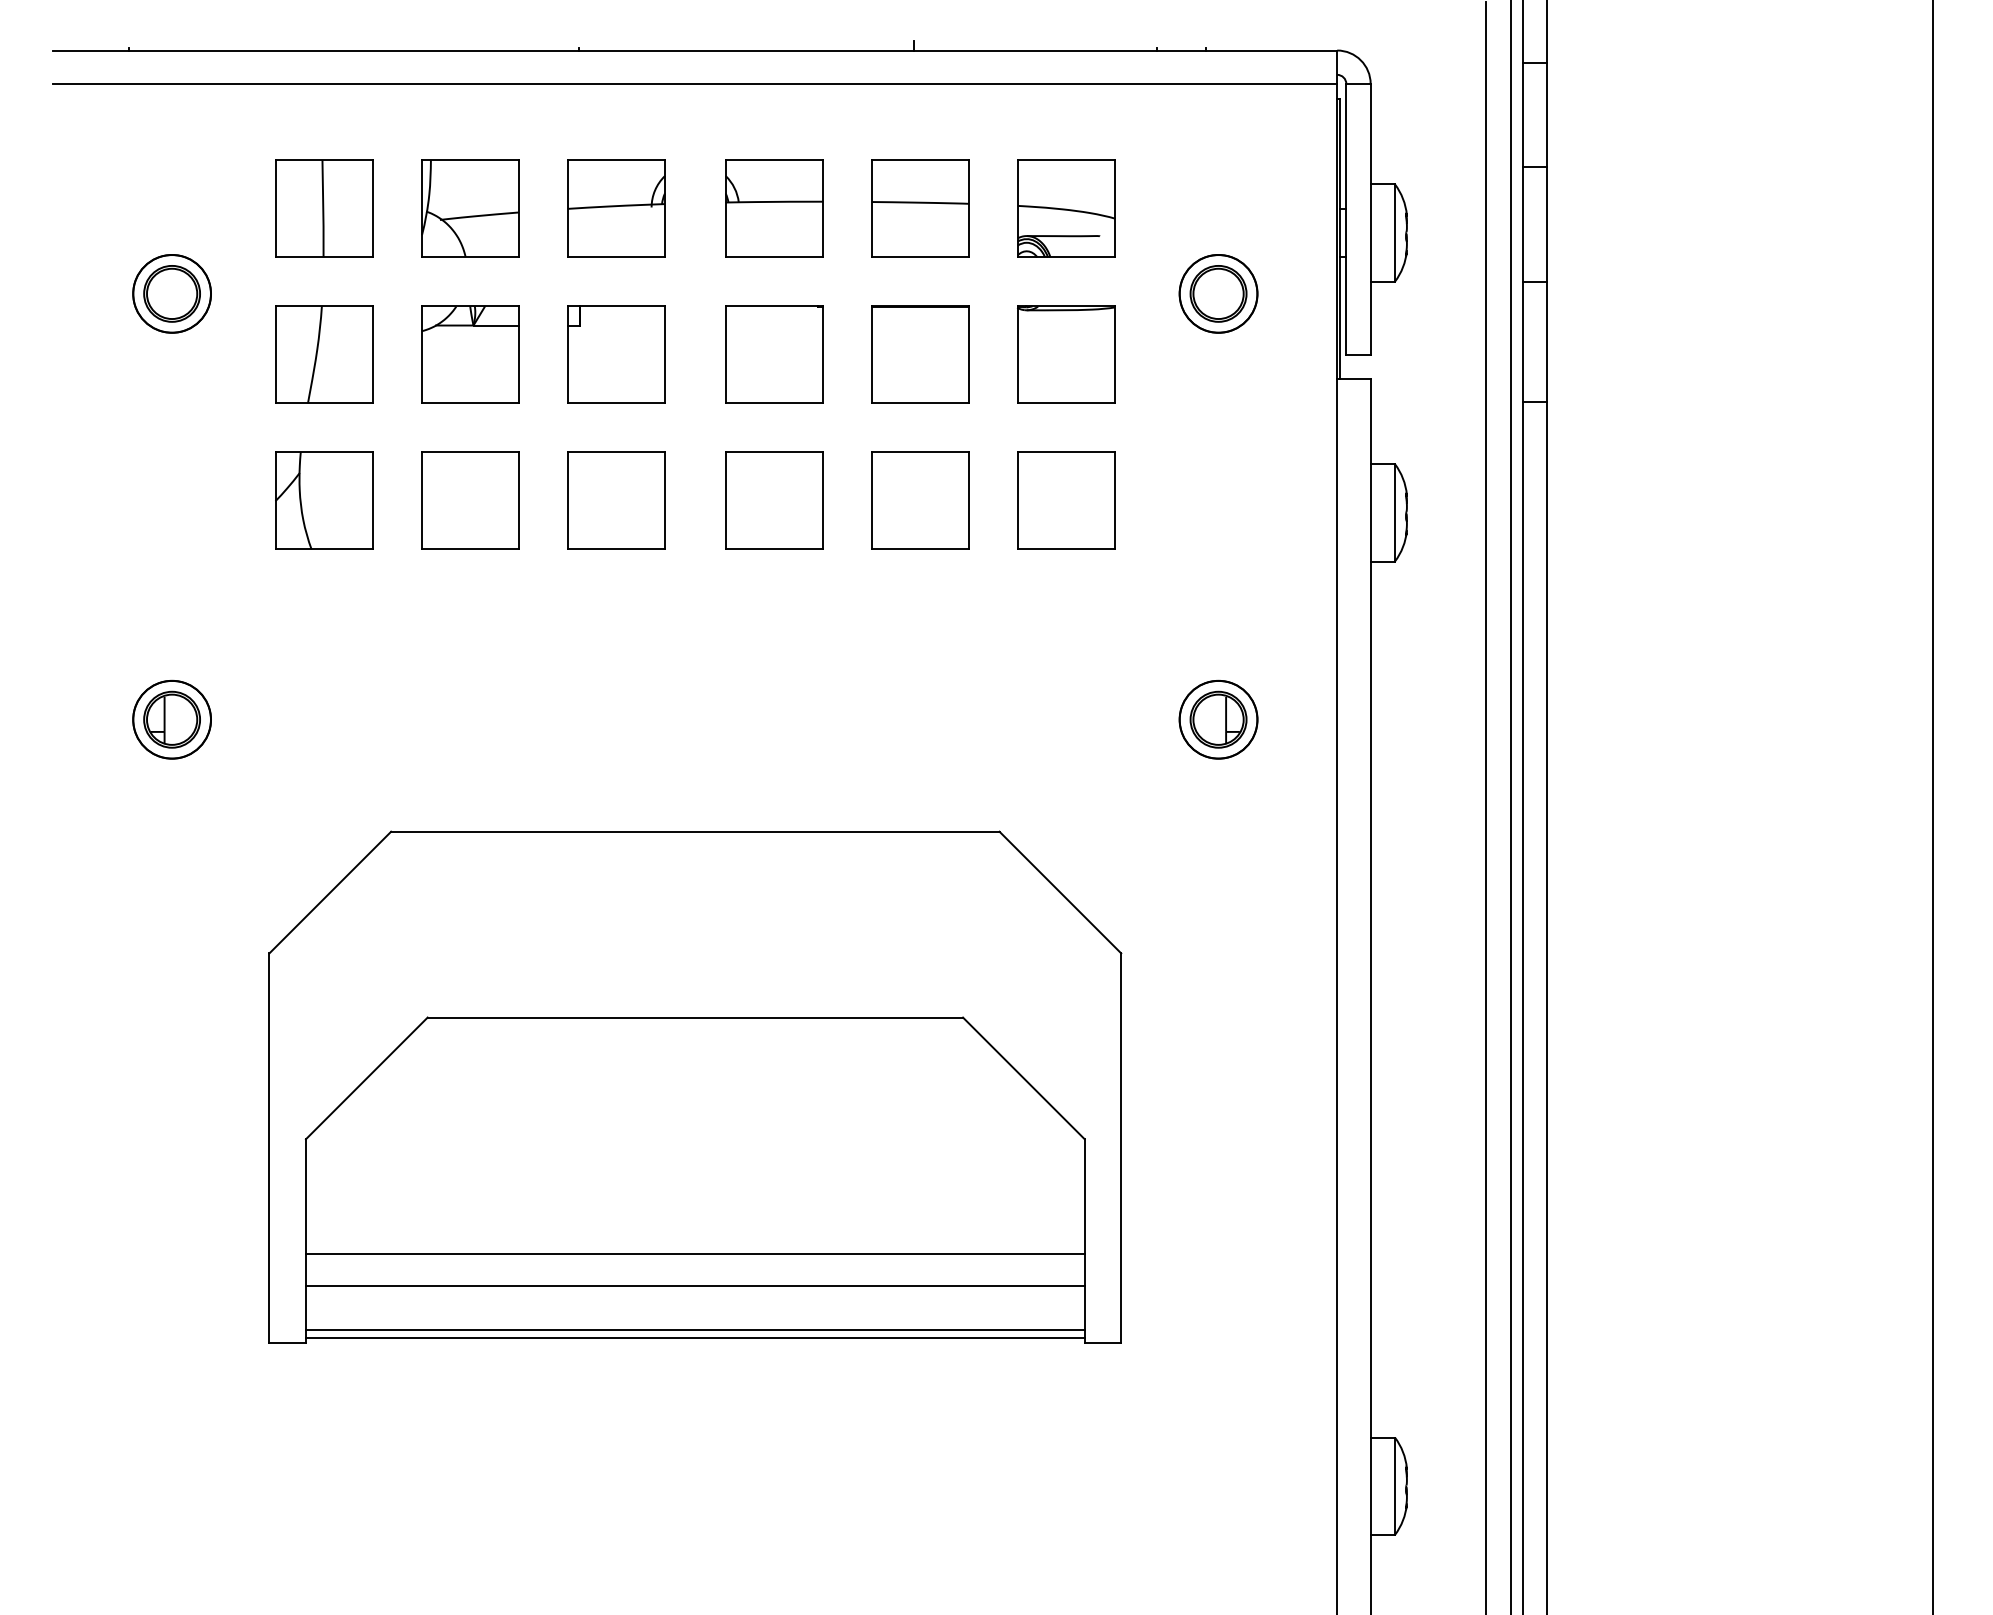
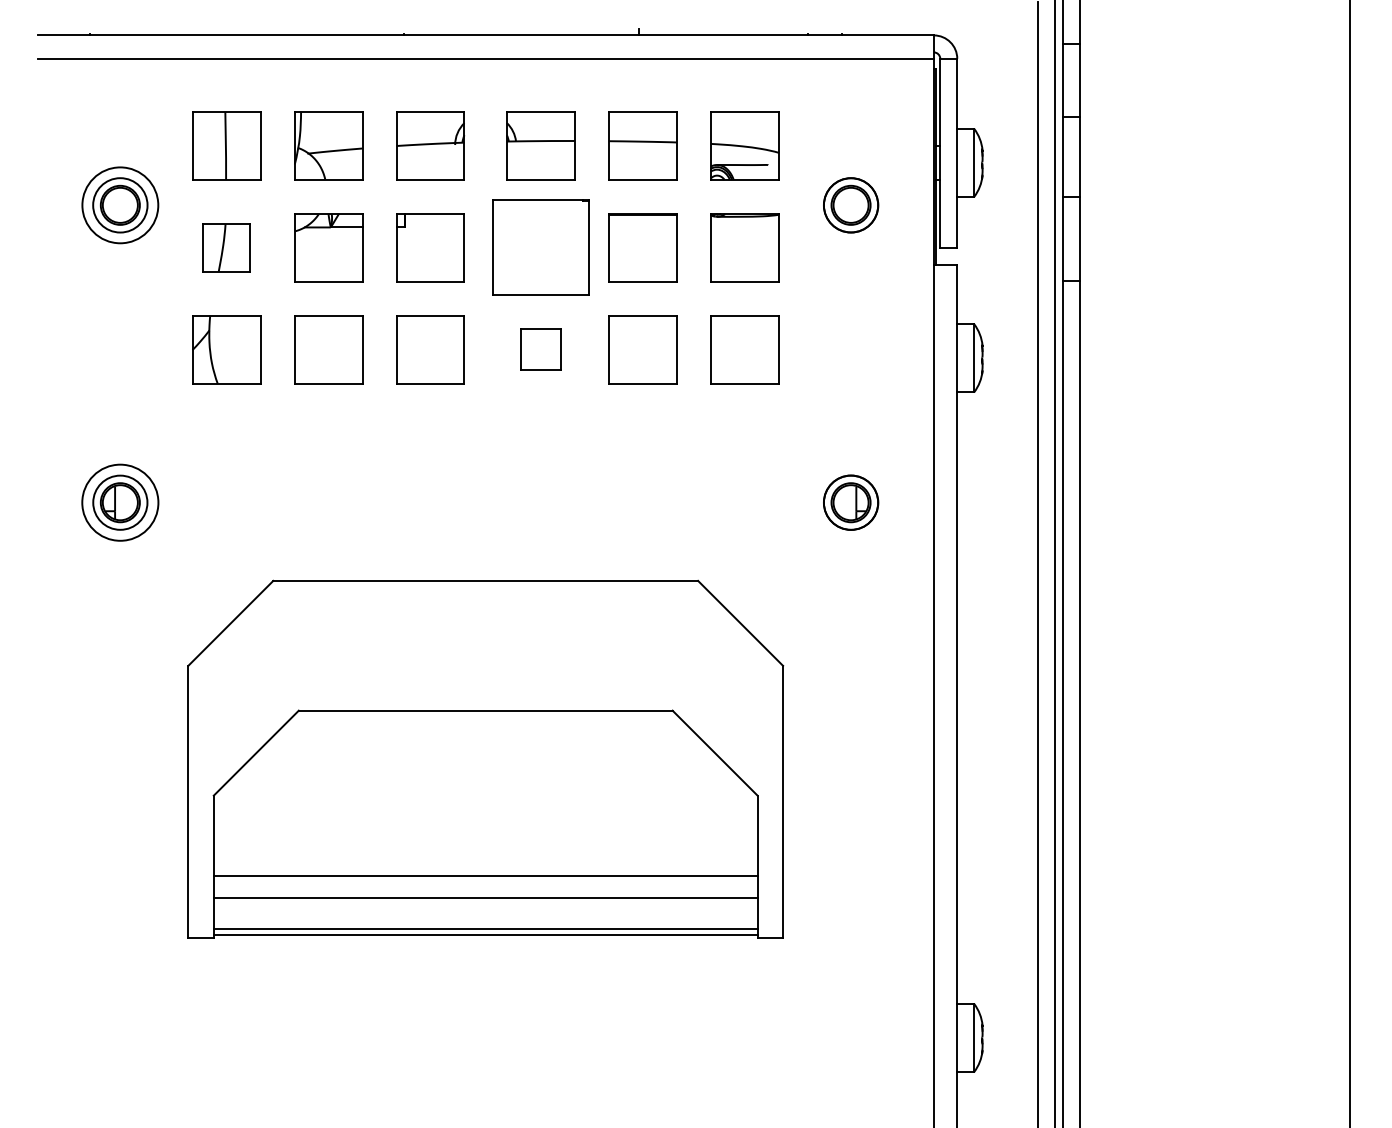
circle: (172, 294) -> (120, 205), size x1.4
part: (324, 354) -> (226, 247), size x0.7
part: (773, 354) -> (540, 247), size x1.4
part: (773, 500) -> (540, 349), size x0.6
circle: (172, 719) -> (120, 502), size x1.4

